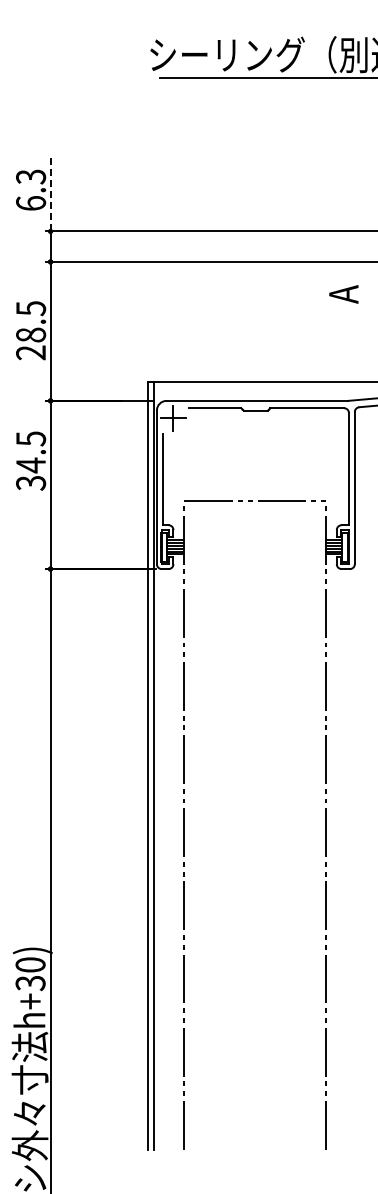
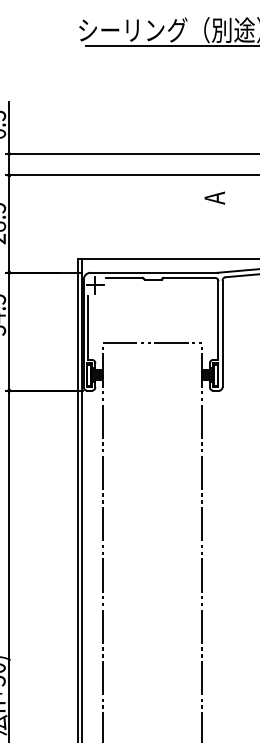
line: (50, 193) -> (9, 127), dashed -> solid

